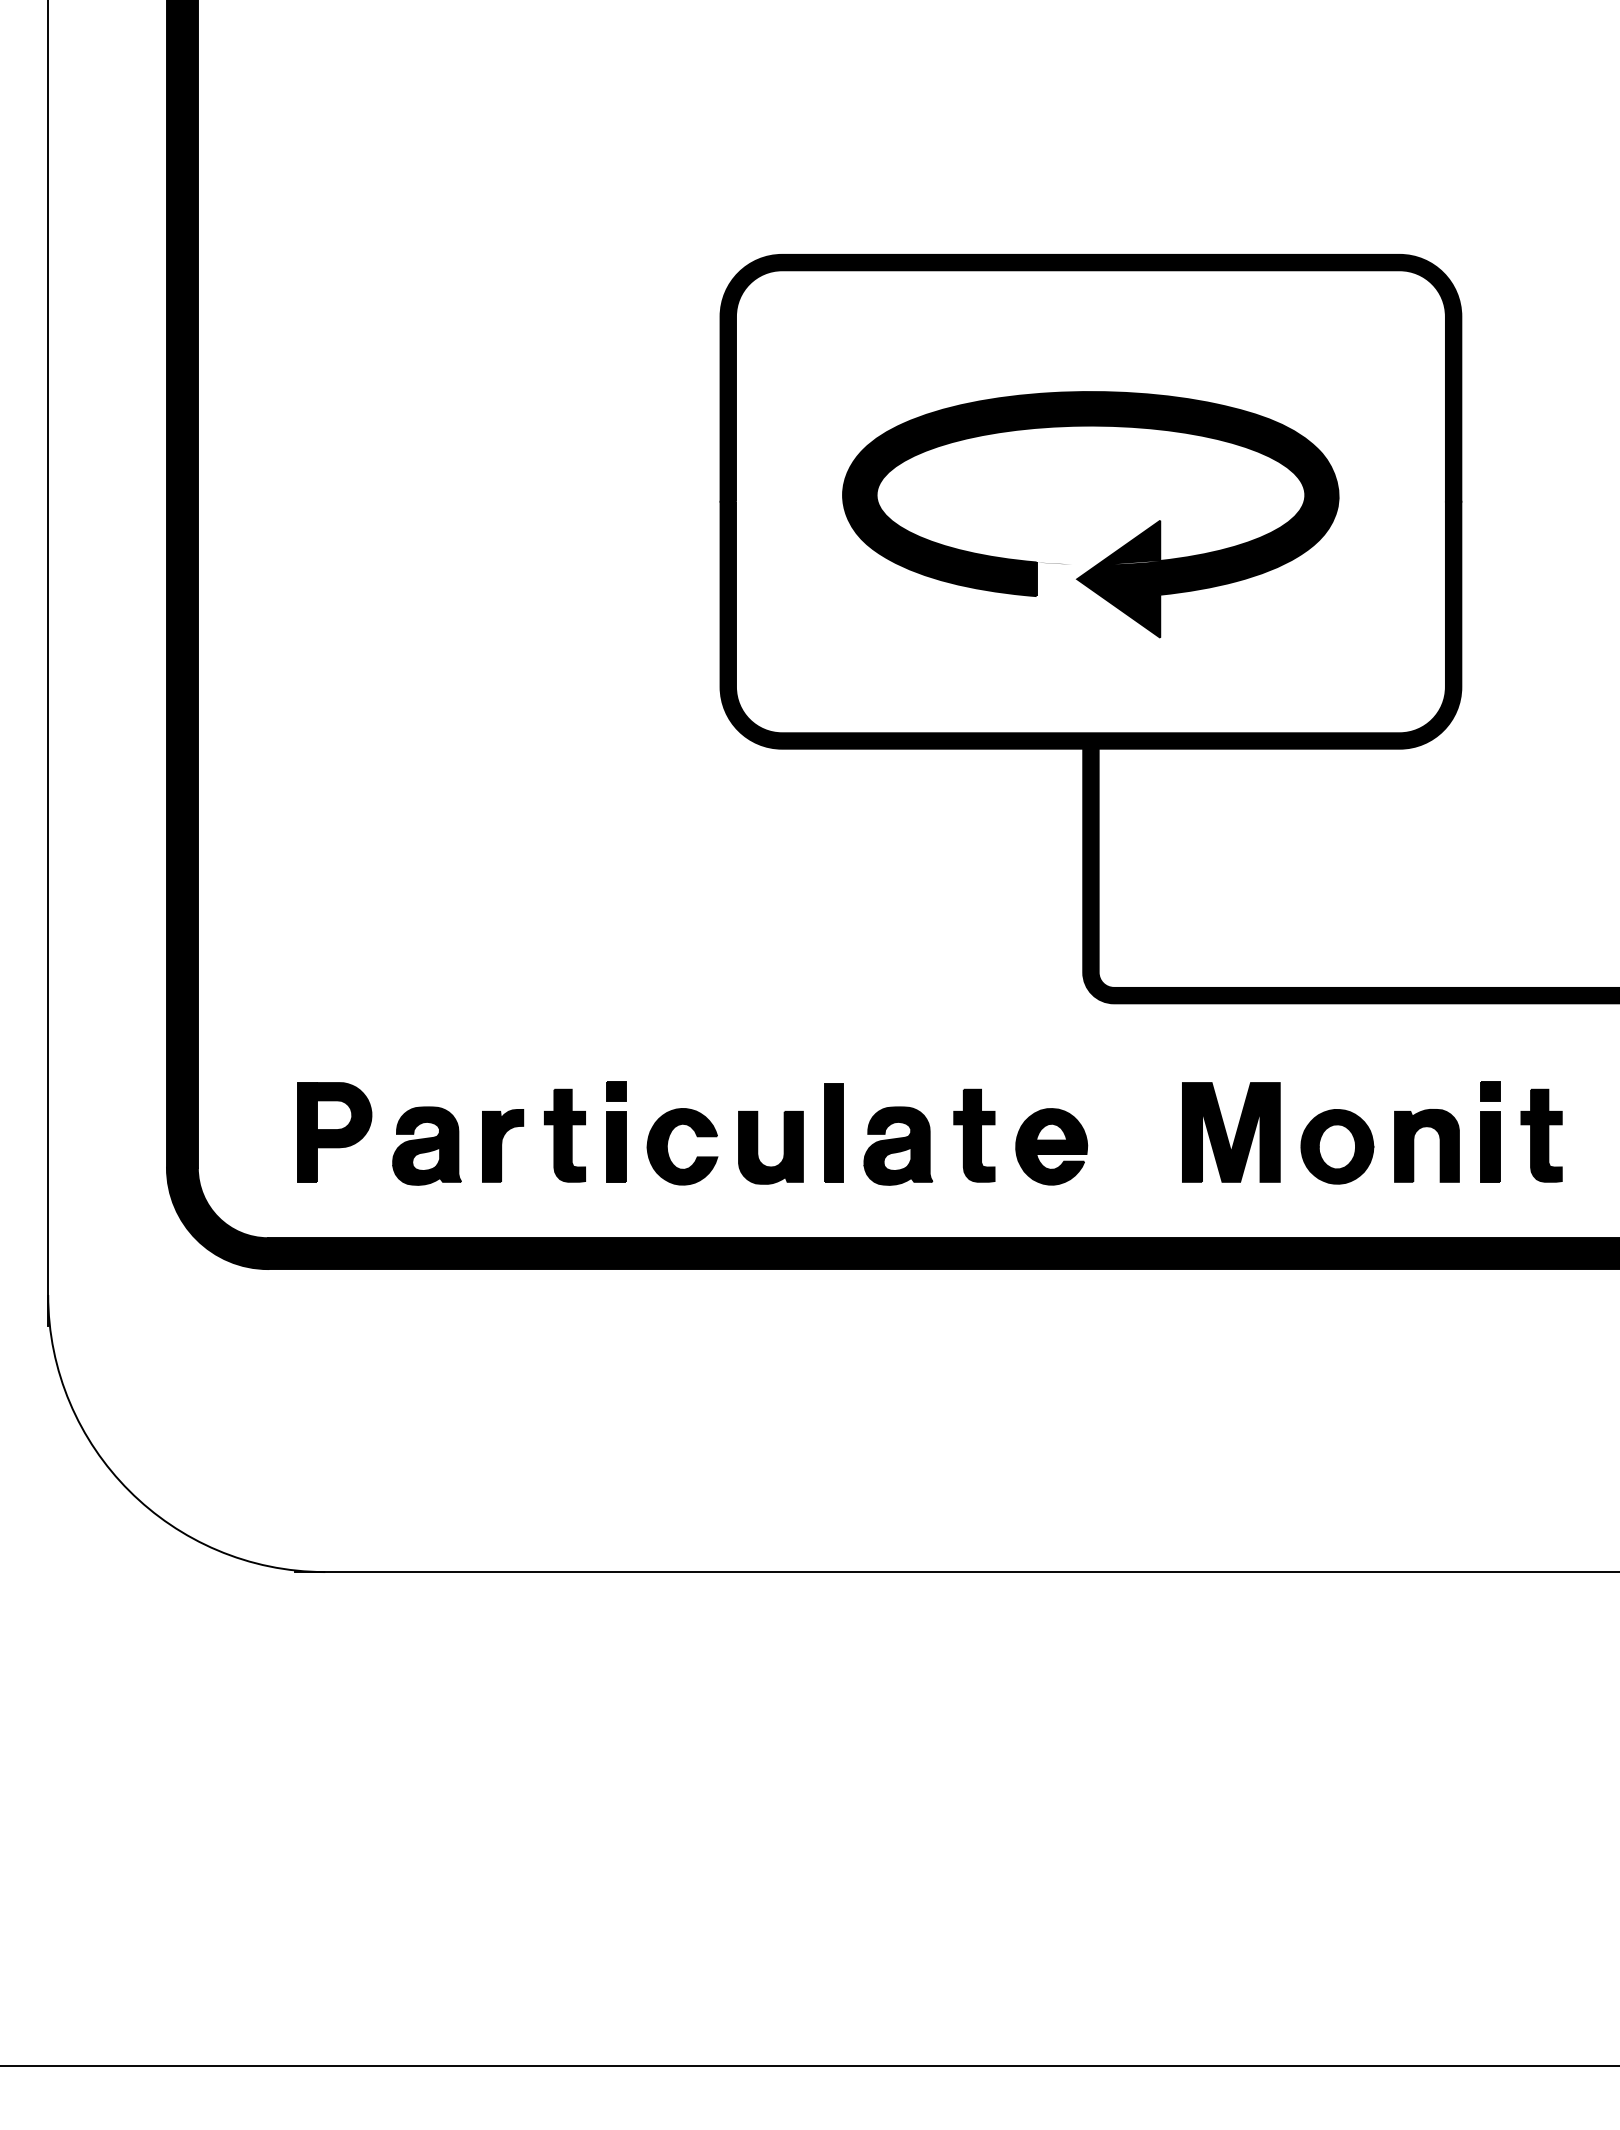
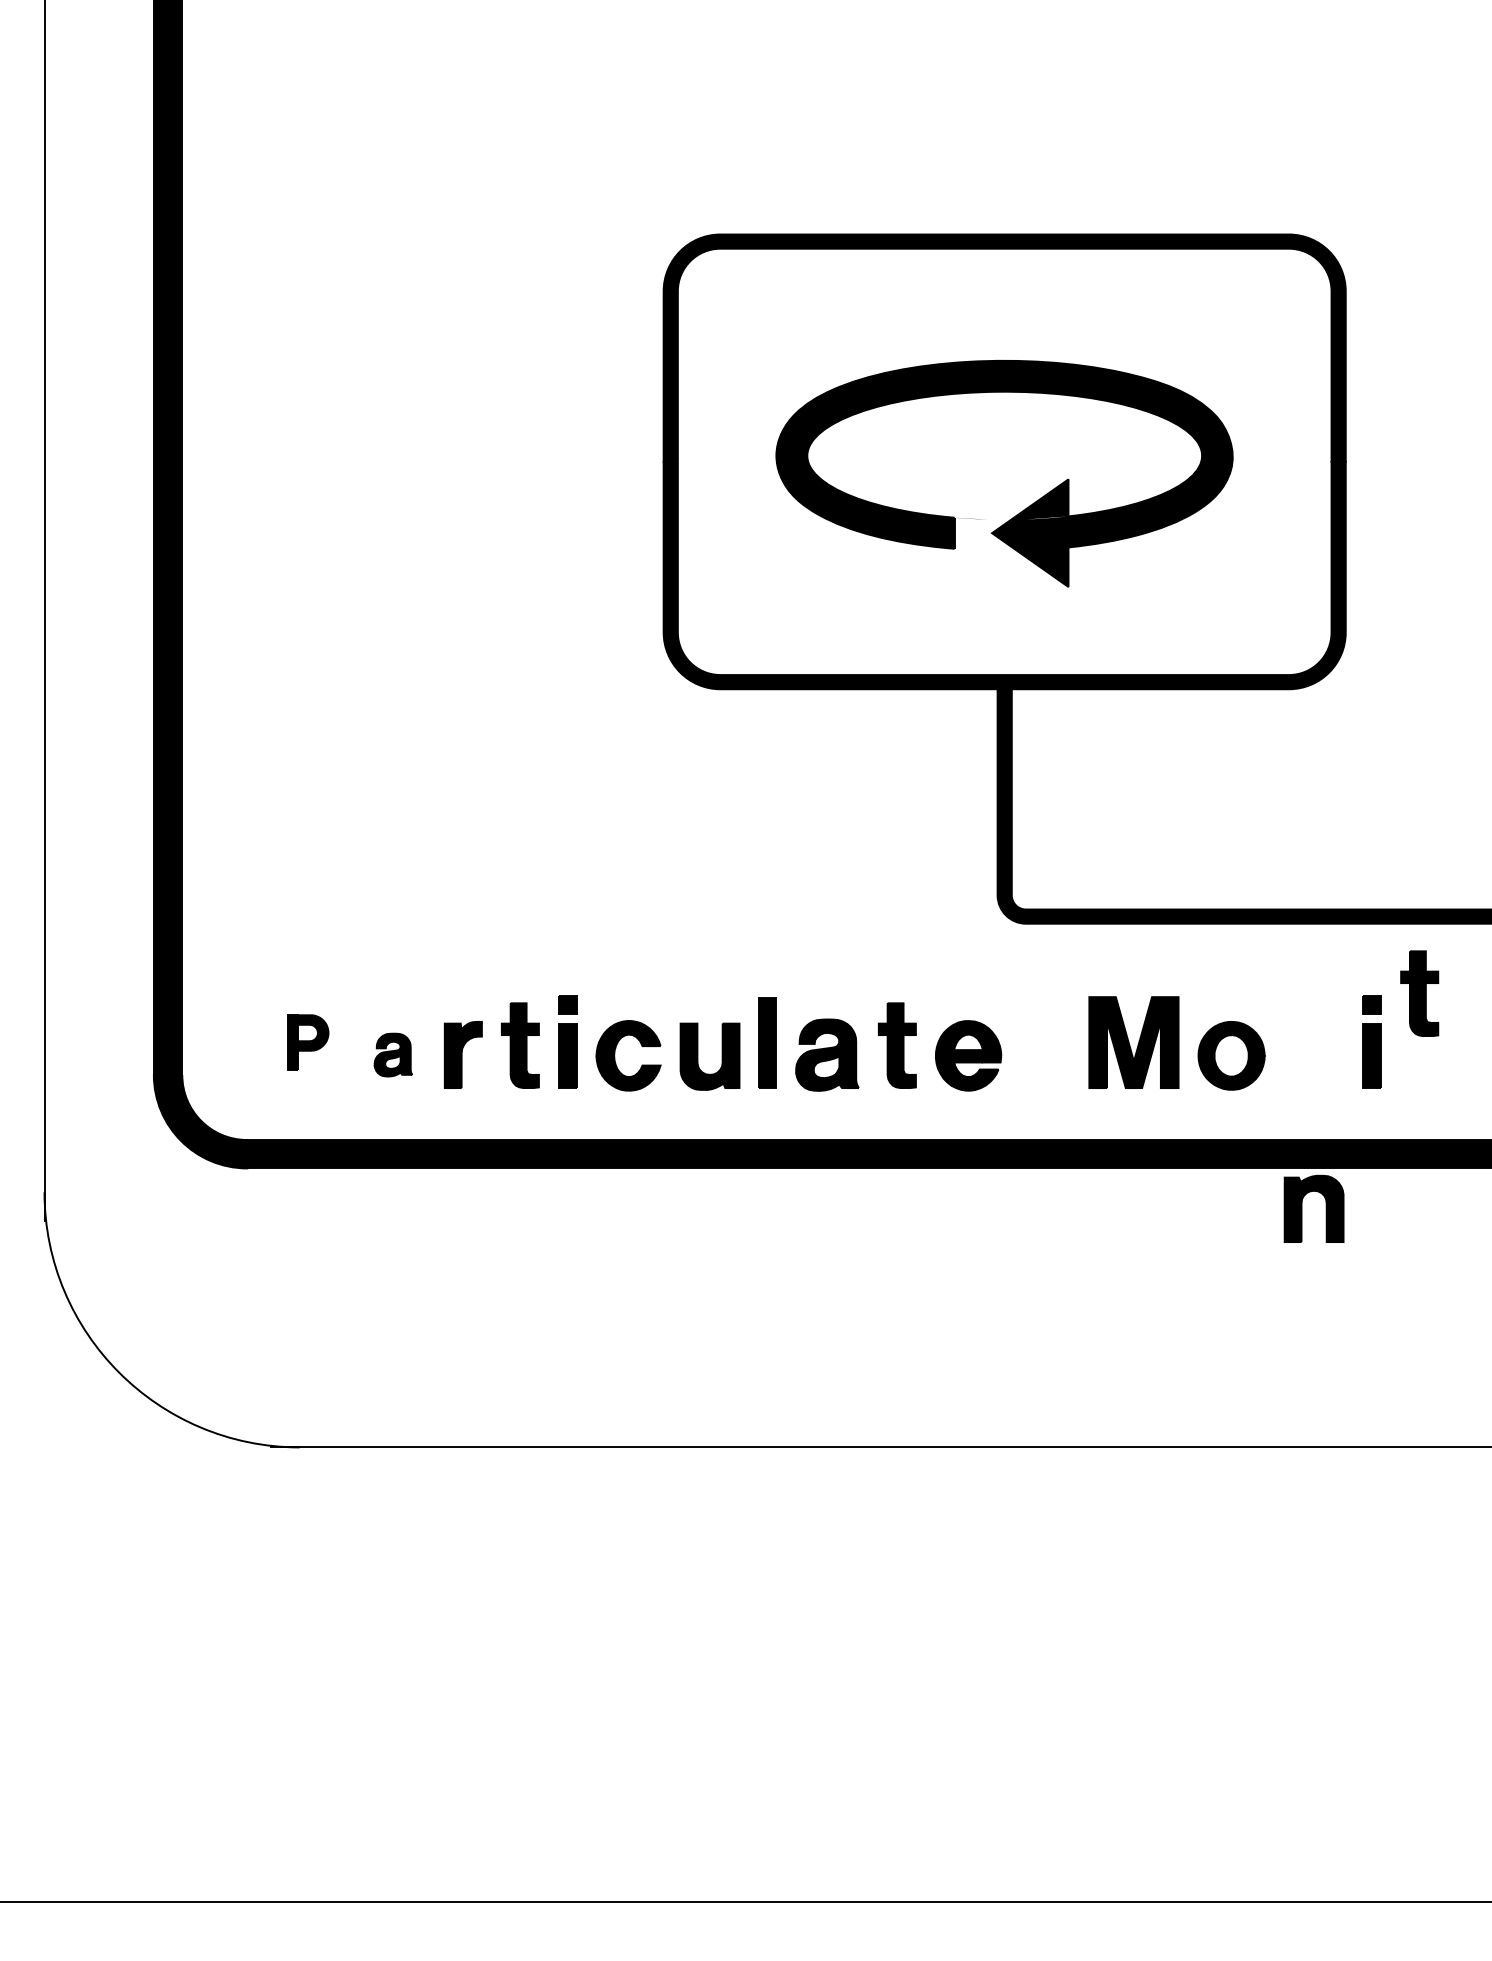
part: (333, 1132) -> (307, 1042), size x0.6
part: (1541, 1135) -> (1419, 993), moved
part: (427, 1145) -> (393, 1054), size x0.6
part: (1414, 1145) -> (1302, 1208), moved

